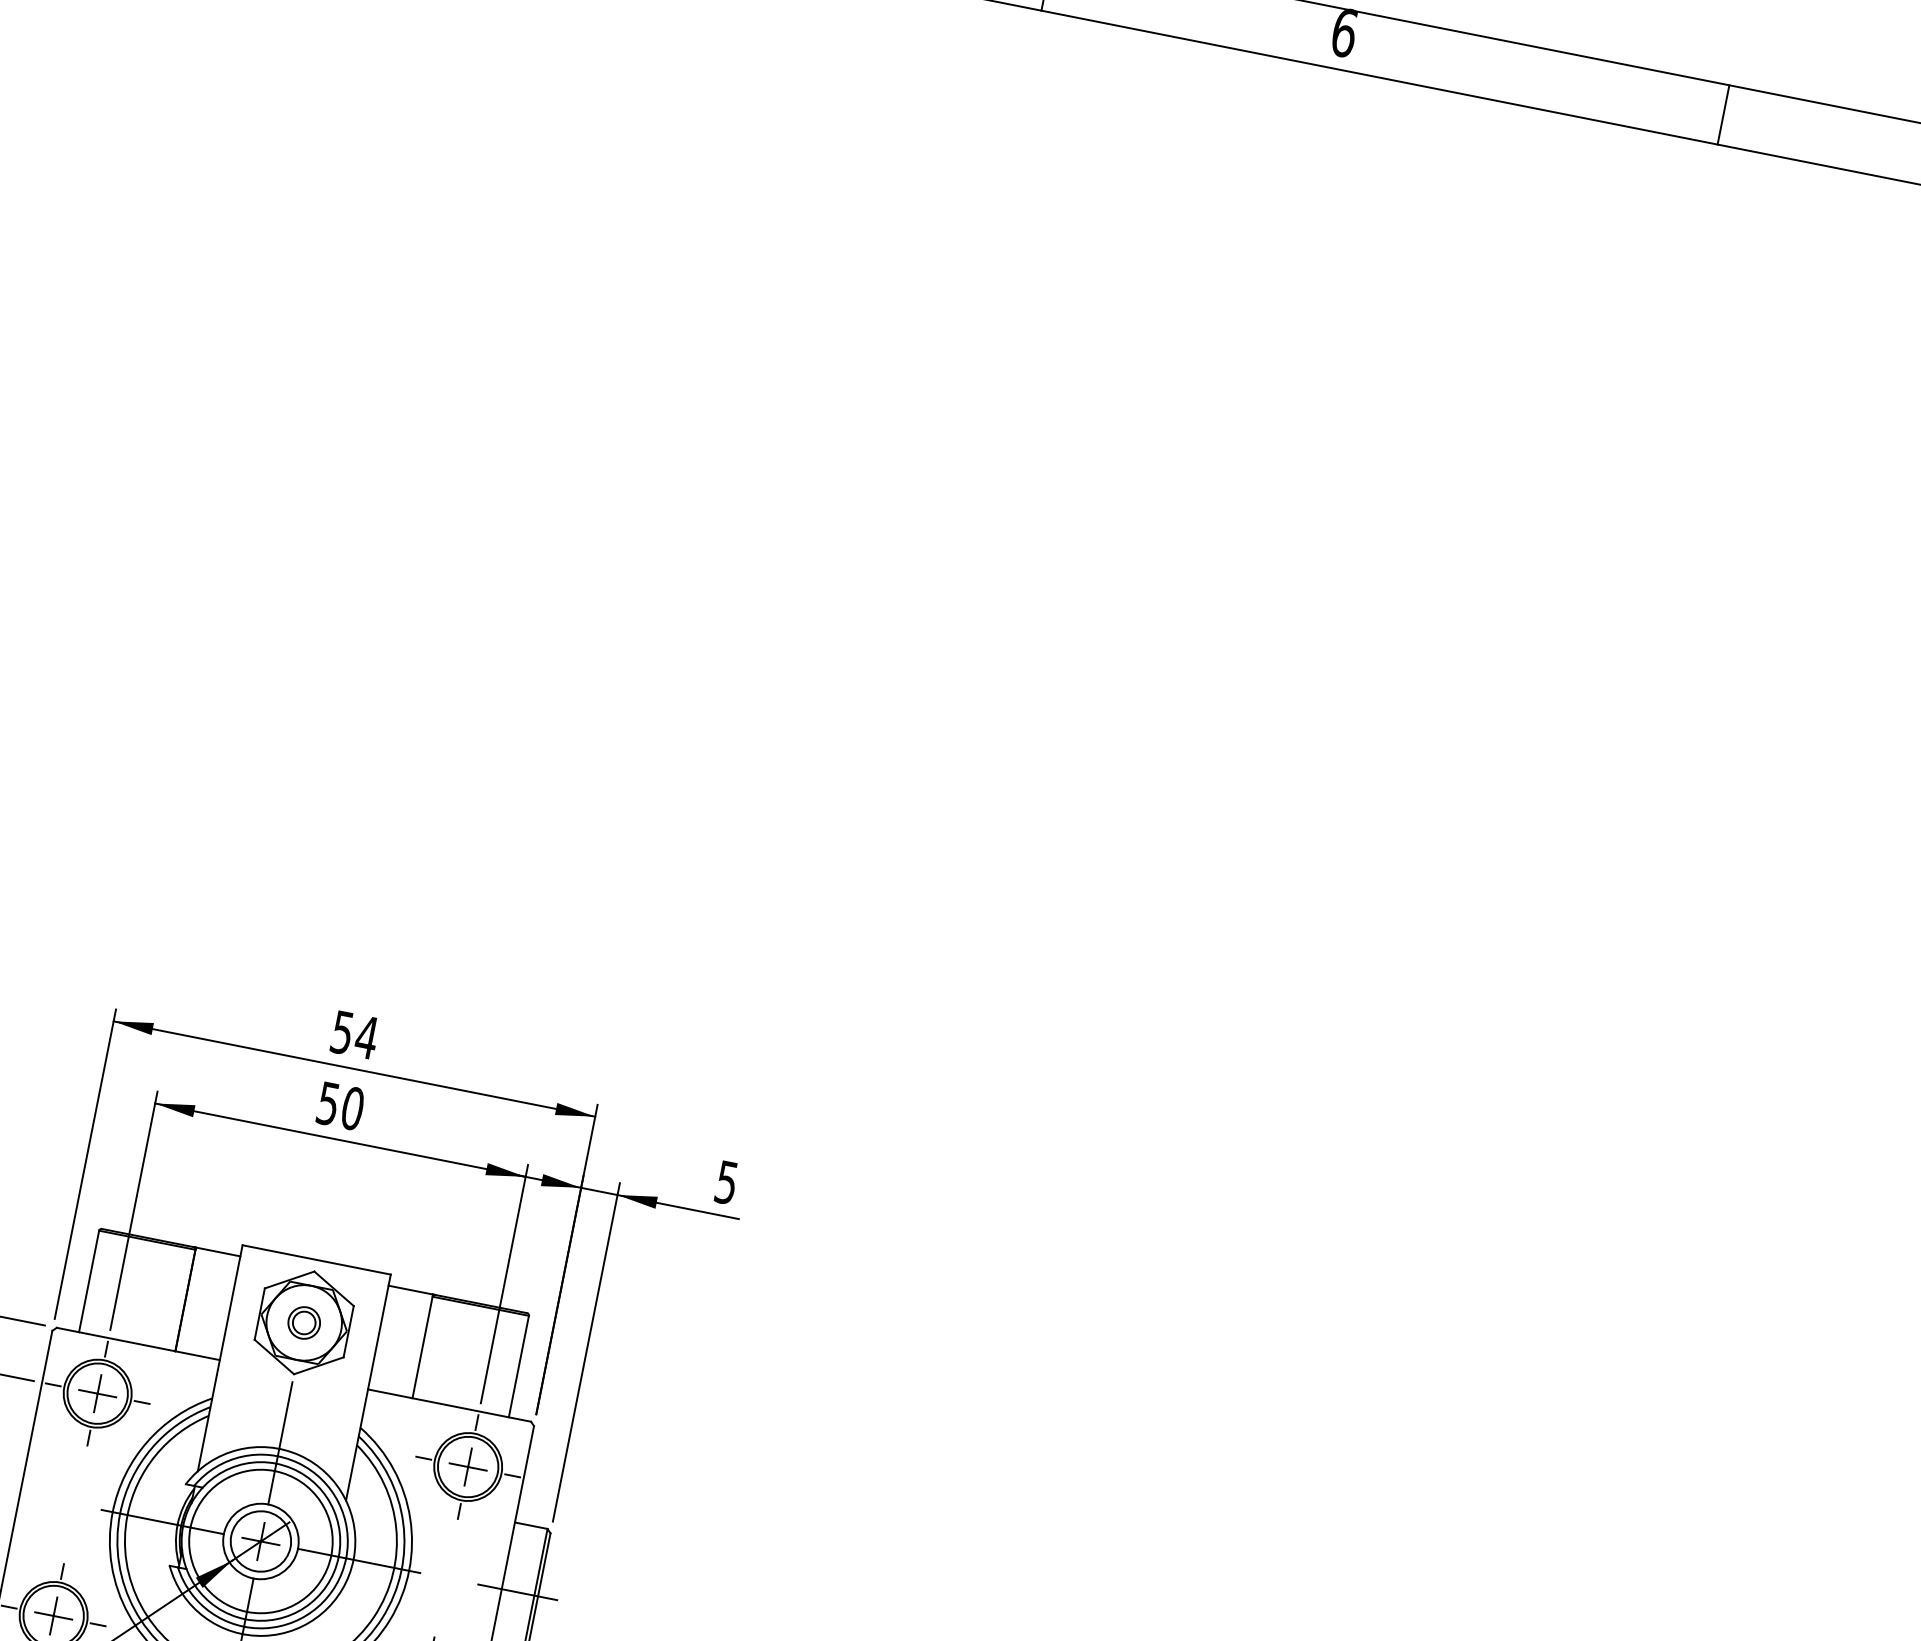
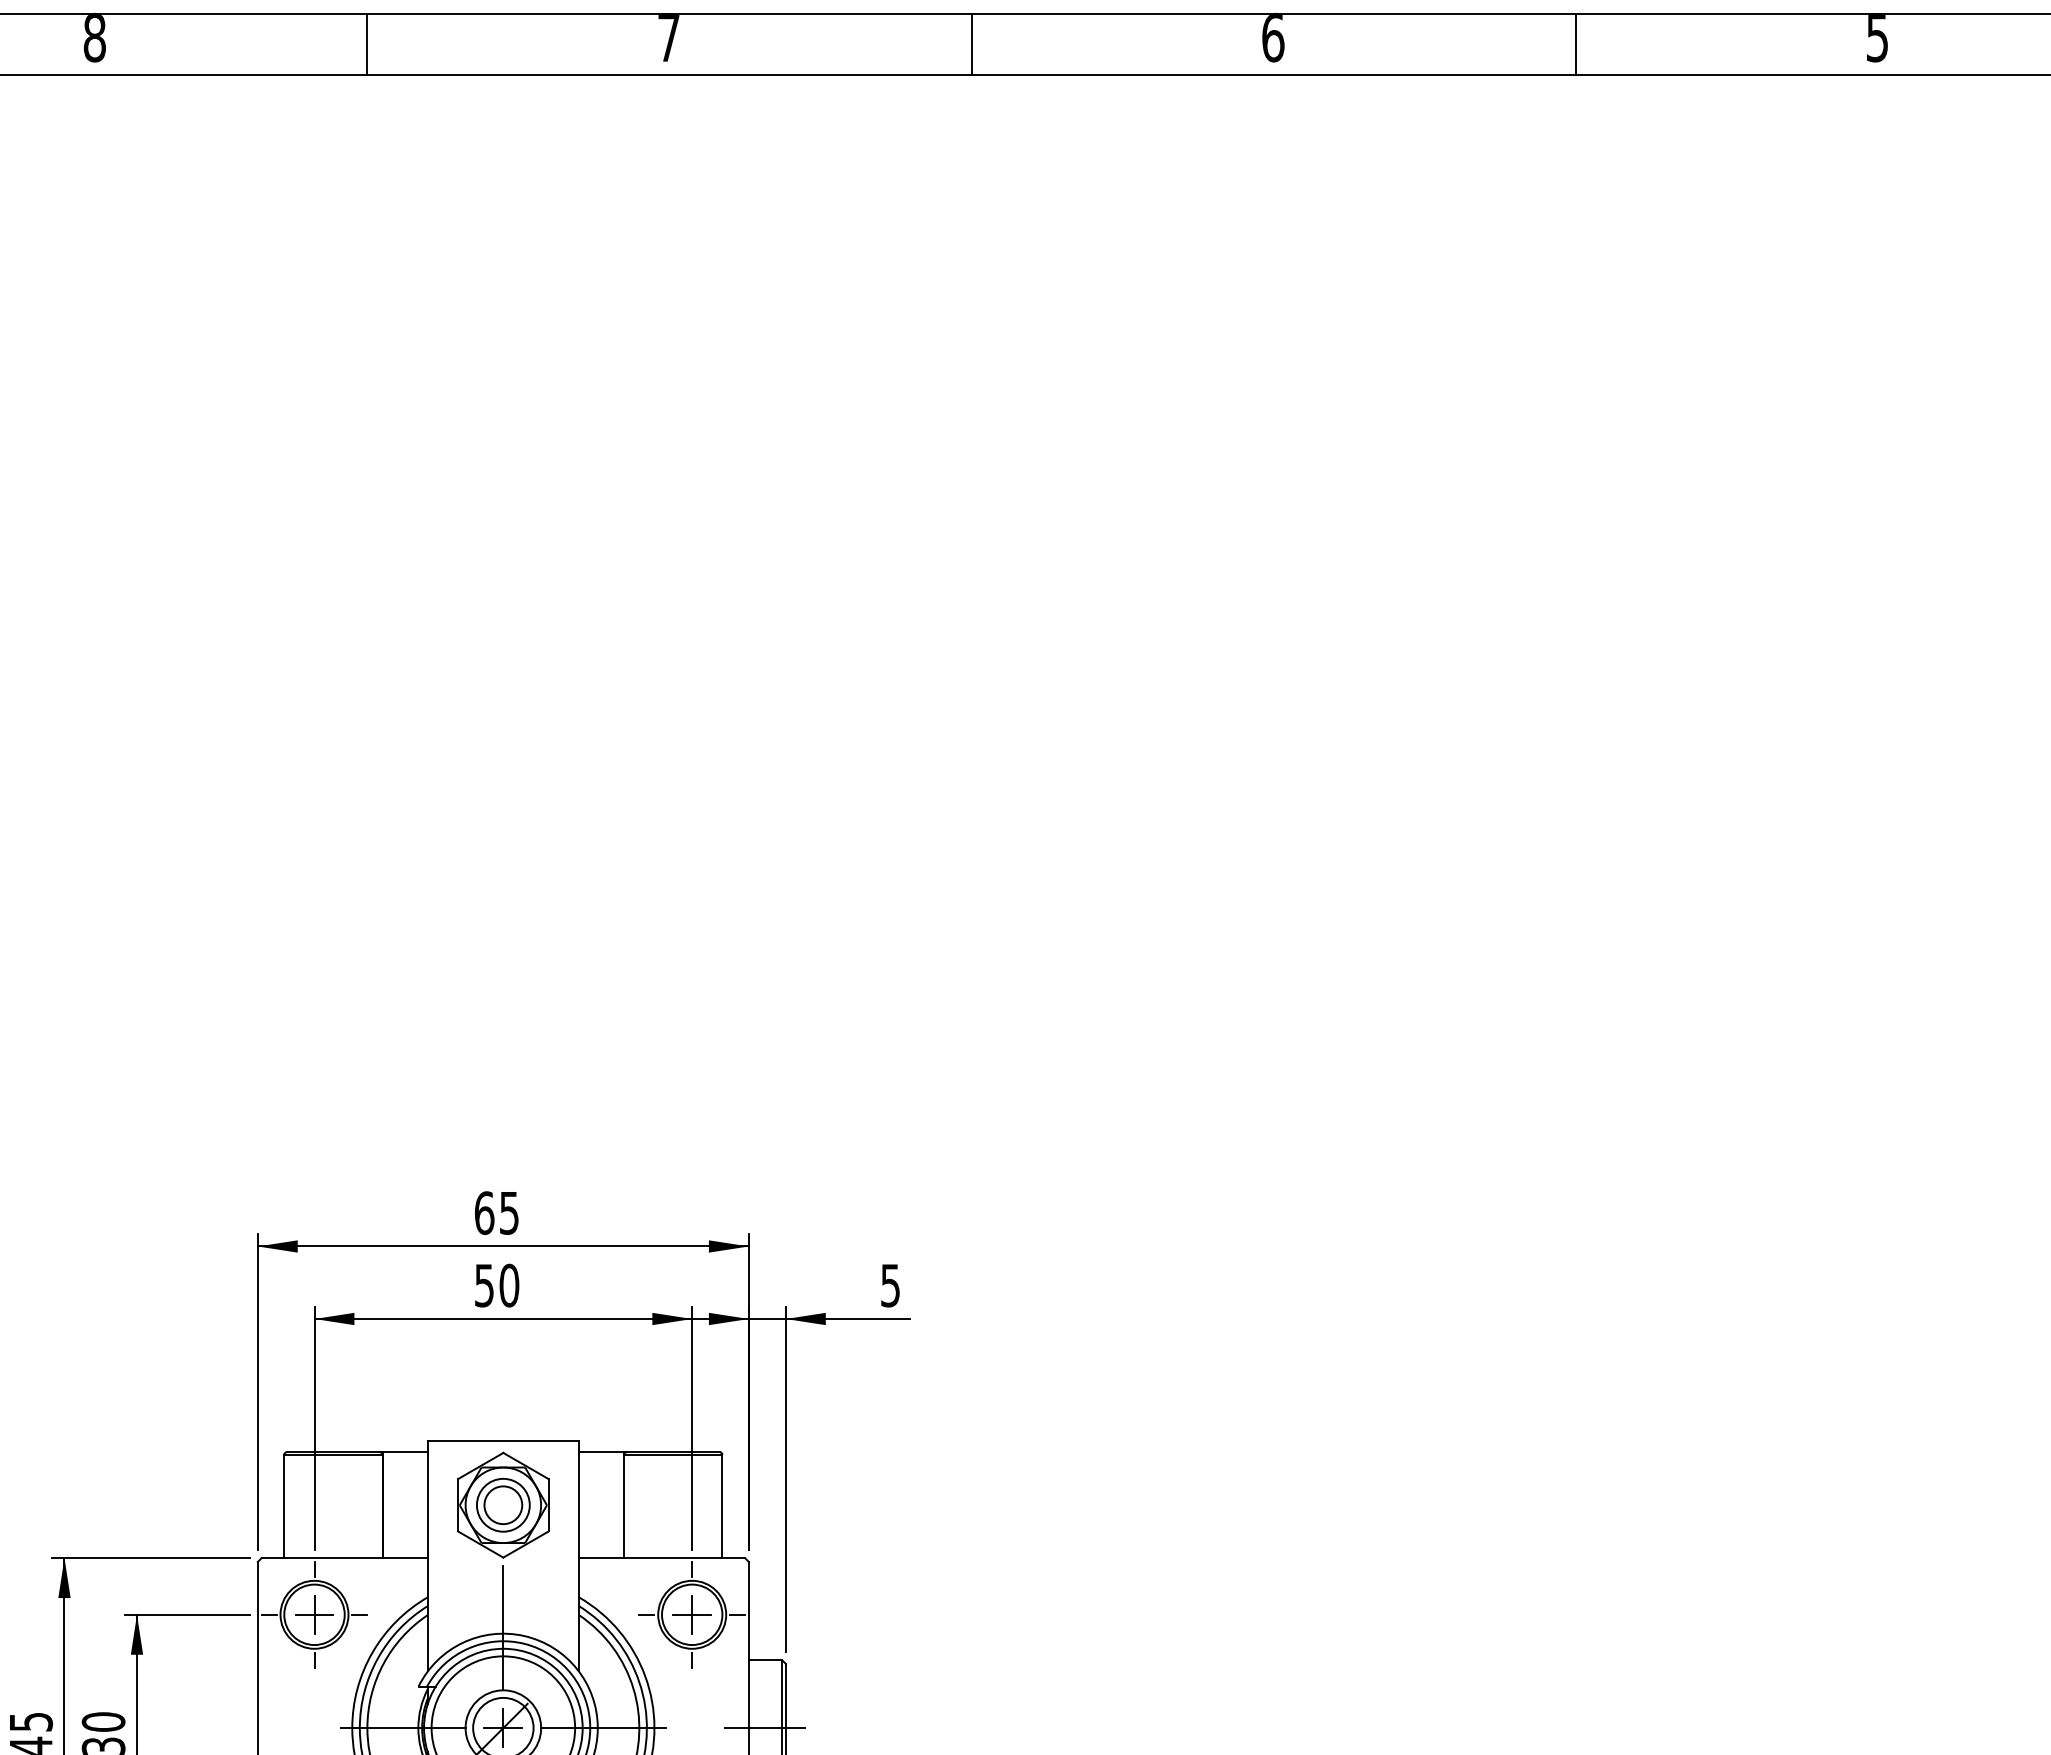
line: (1723, 114) -> (1575, 44), moved
text: (355, 1034) -> (497, 1212), 54 -> 65
part: (304, 1323) -> (503, 1505), size x1.67

